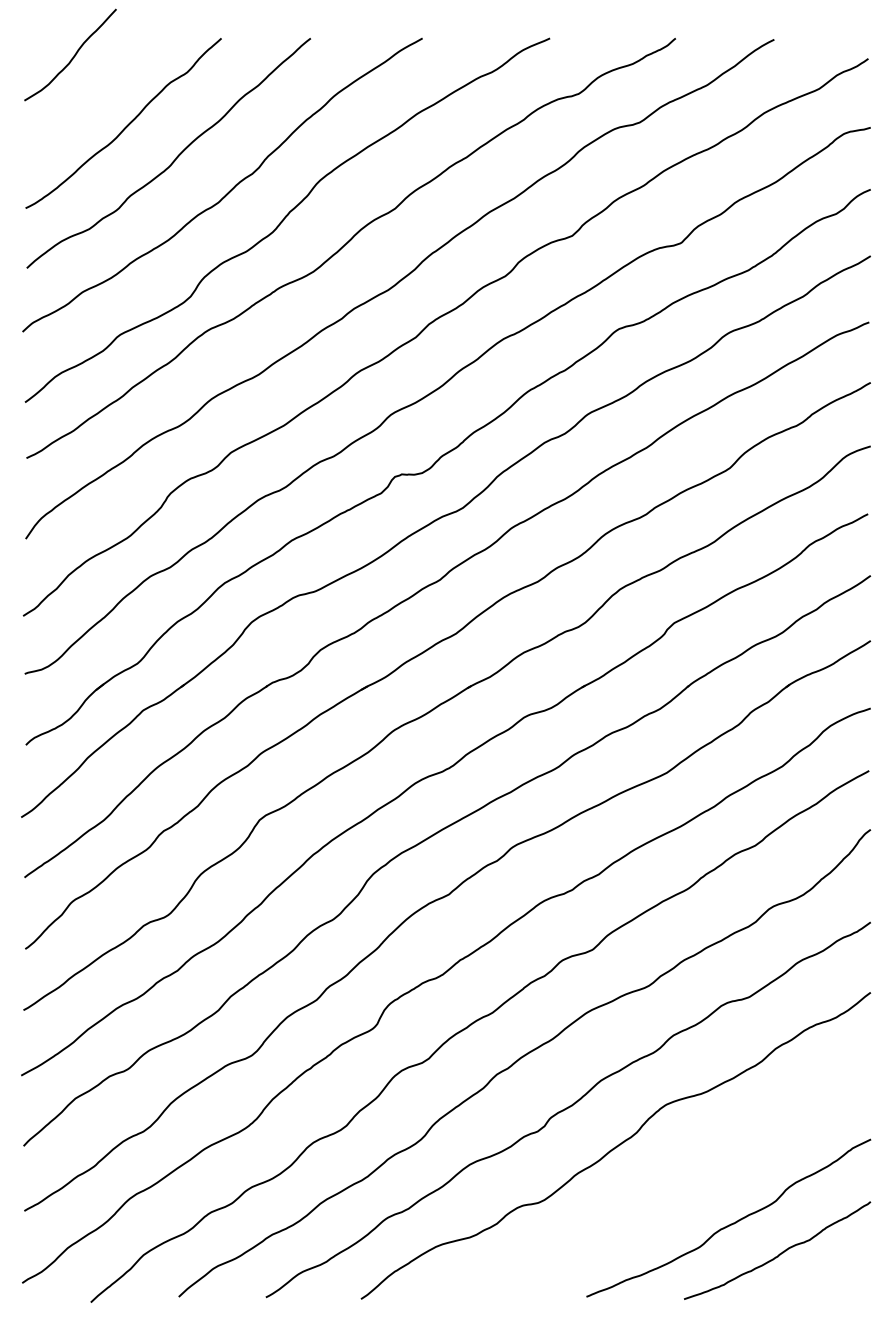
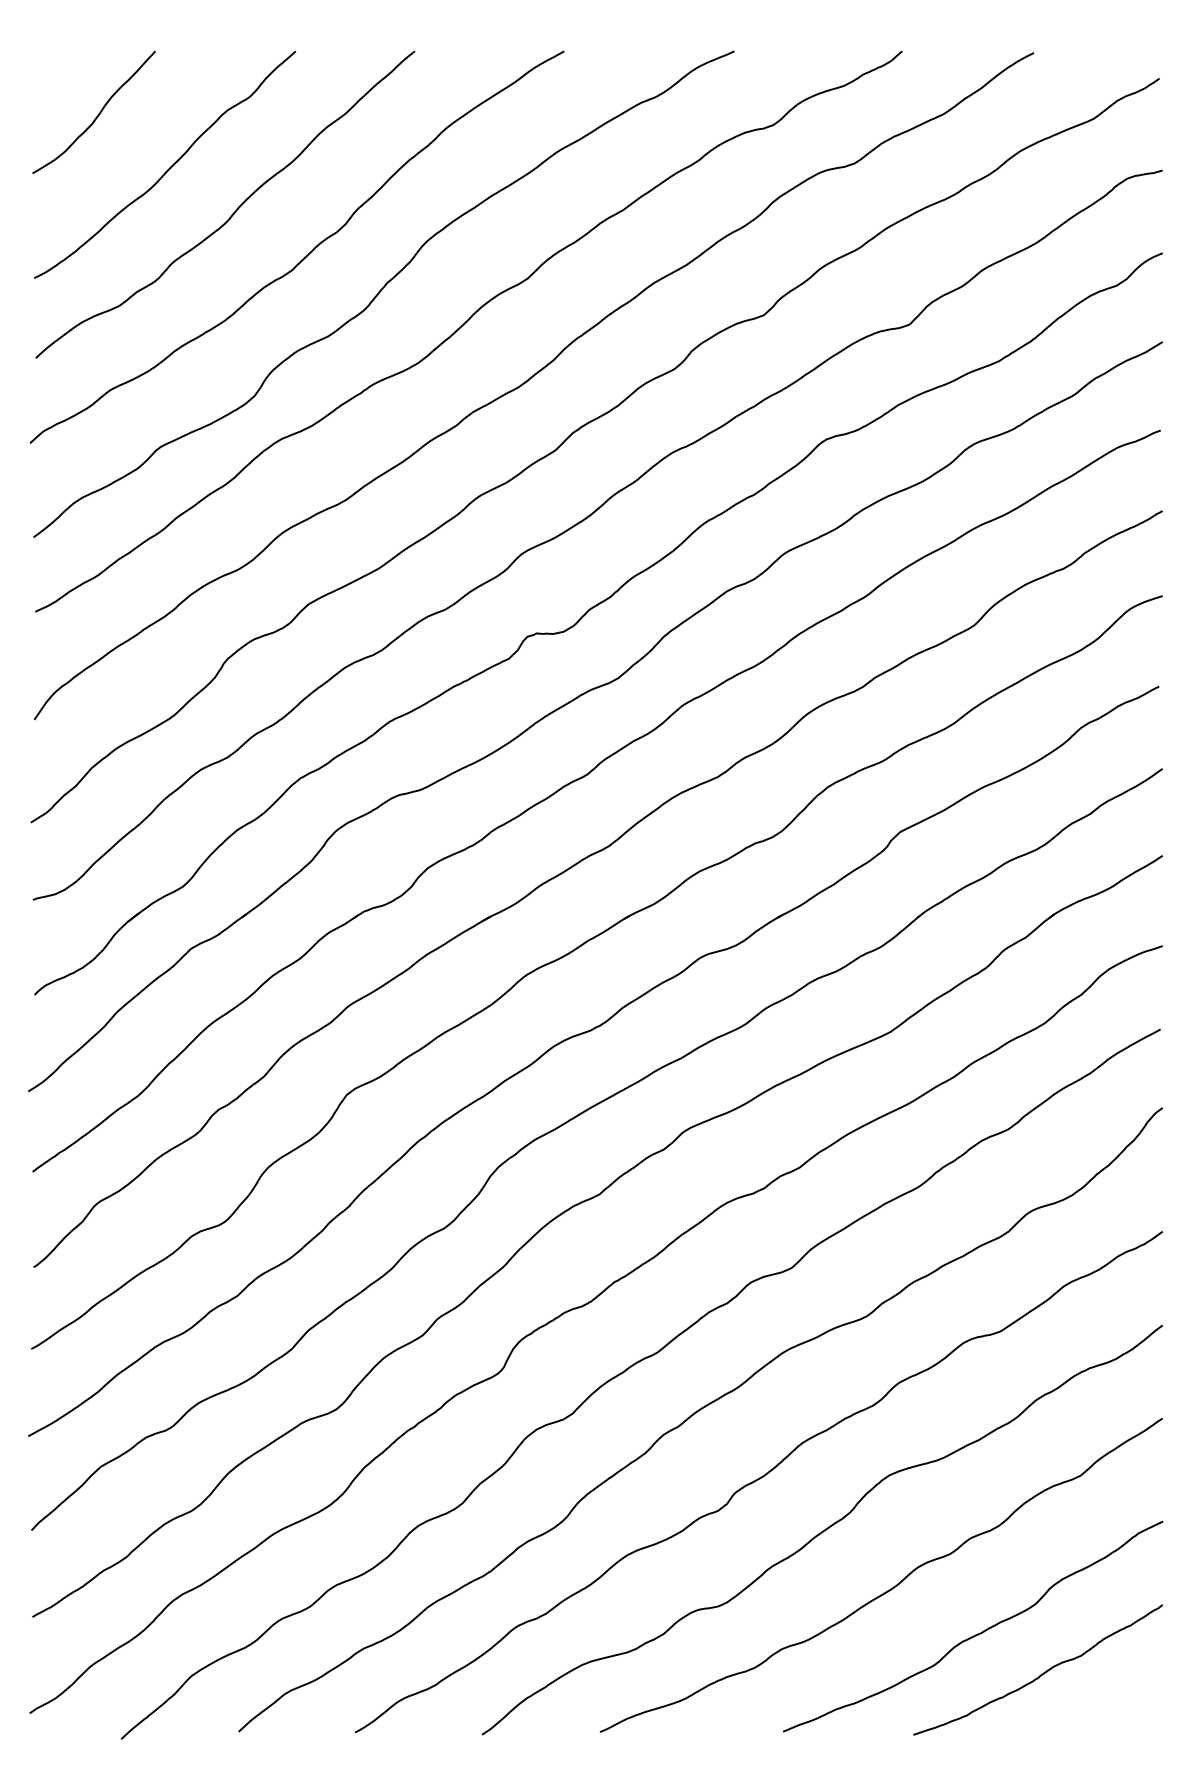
curve: (73, 57) -> (97, 115), moved
curve: (666, 1189) -> (890, 1588), added

